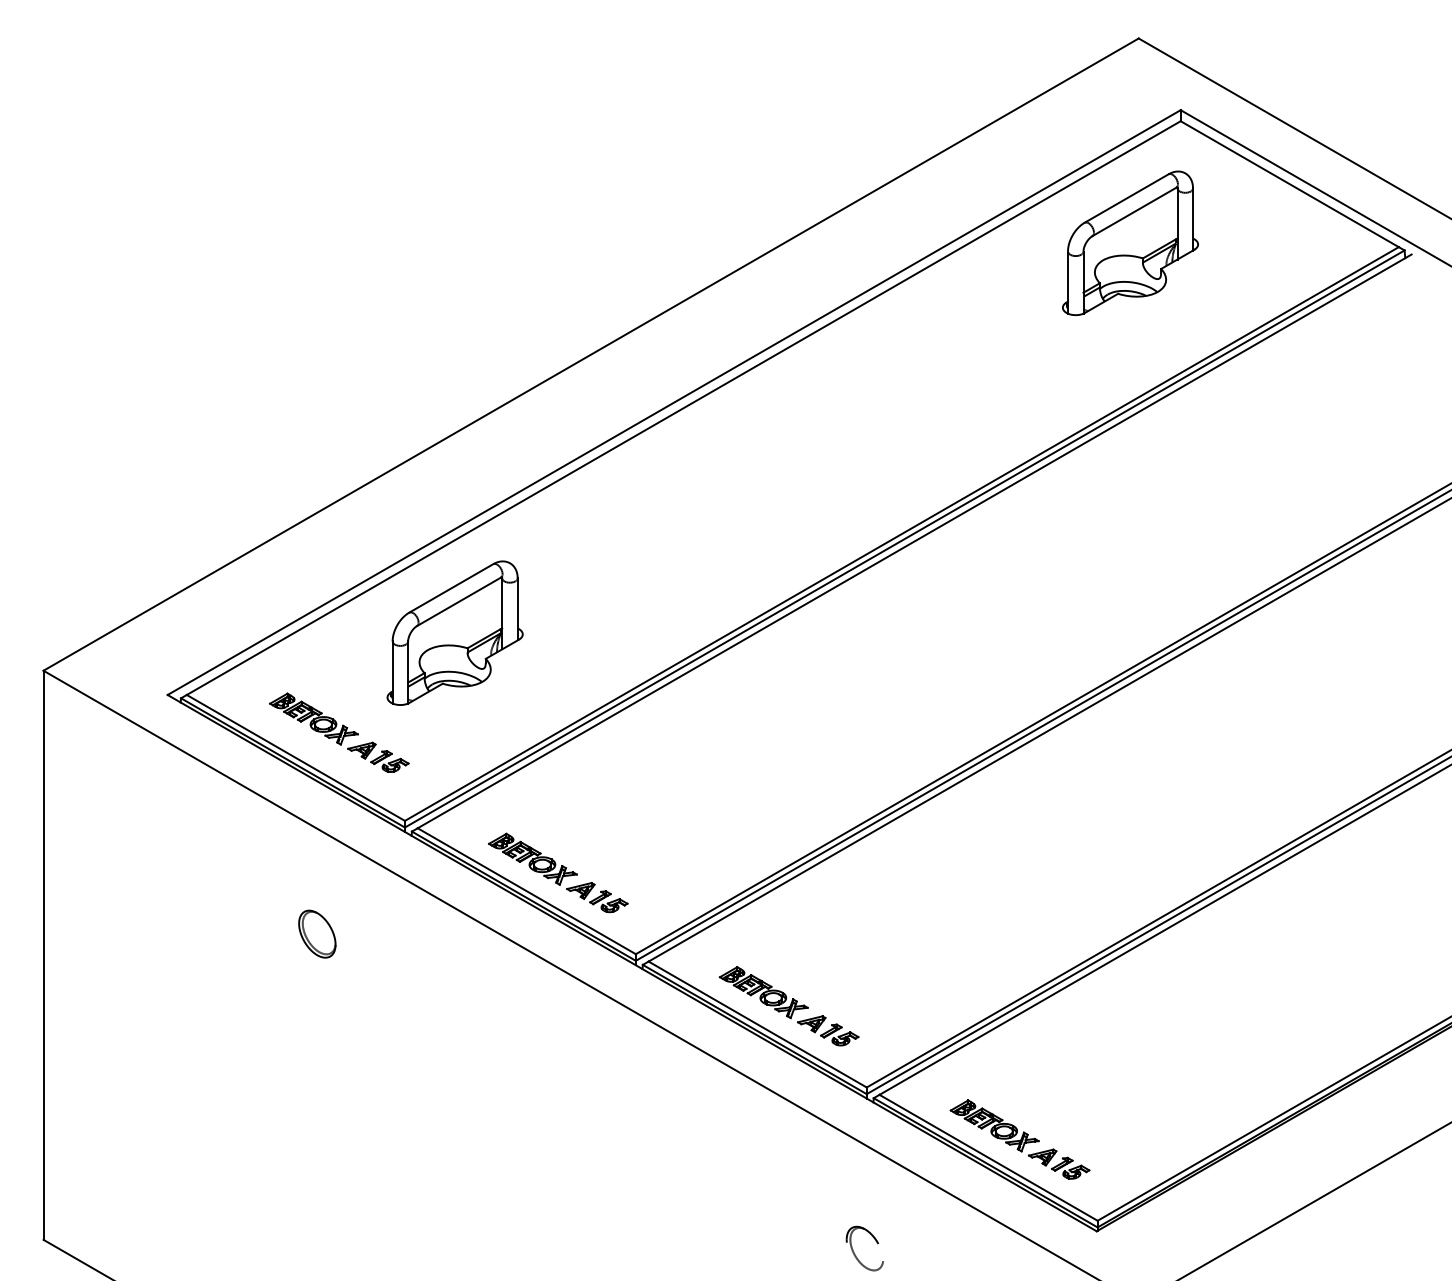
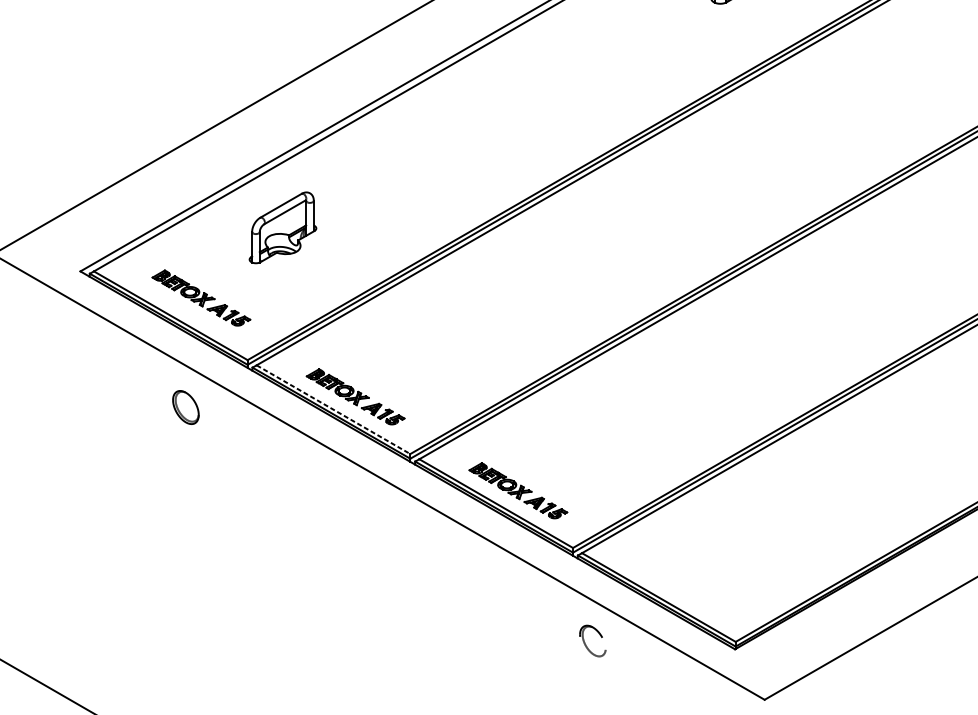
part: (454, 632) -> (282, 227), size x0.7
line: (526, 891) -> (333, 409), solid -> dashed
part: (317, 933) -> (186, 407), moved
part: (1019, 1139) -> (680, 584), removed
part: (856, 1255) -> (586, 645), moved

